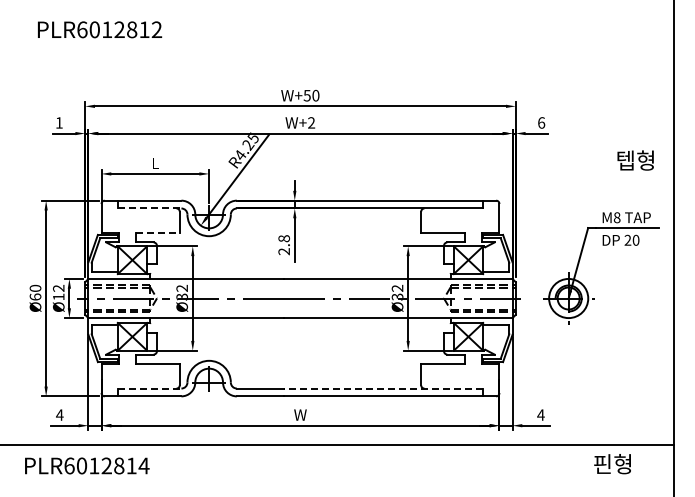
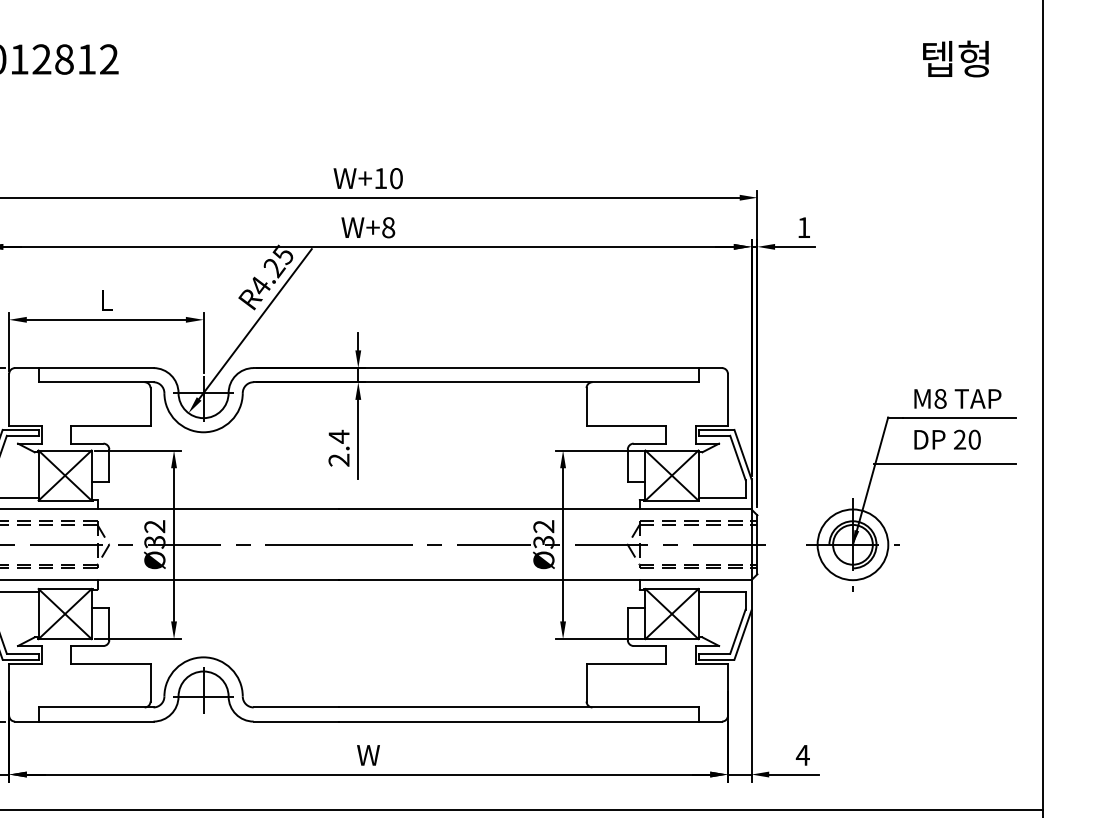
text: (306, 95) -> (379, 178), W+50 -> W+10
text: (311, 122) -> (388, 226), W+2 -> W+8
text: (541, 122) -> (803, 226), 6 -> 1
text: (635, 160) -> (955, 58), moved
line: (149, 208) -> (95, 382), dashed -> solid
line: (158, 232) -> (112, 425), dashed -> solid
text: (284, 238) -> (339, 436), 2.8 -> 2.4
line: (619, 253) -> (944, 463), added
line: (149, 388) -> (95, 707), dashed -> solid
line: (383, 388) -> (518, 707), dashed -> solid

